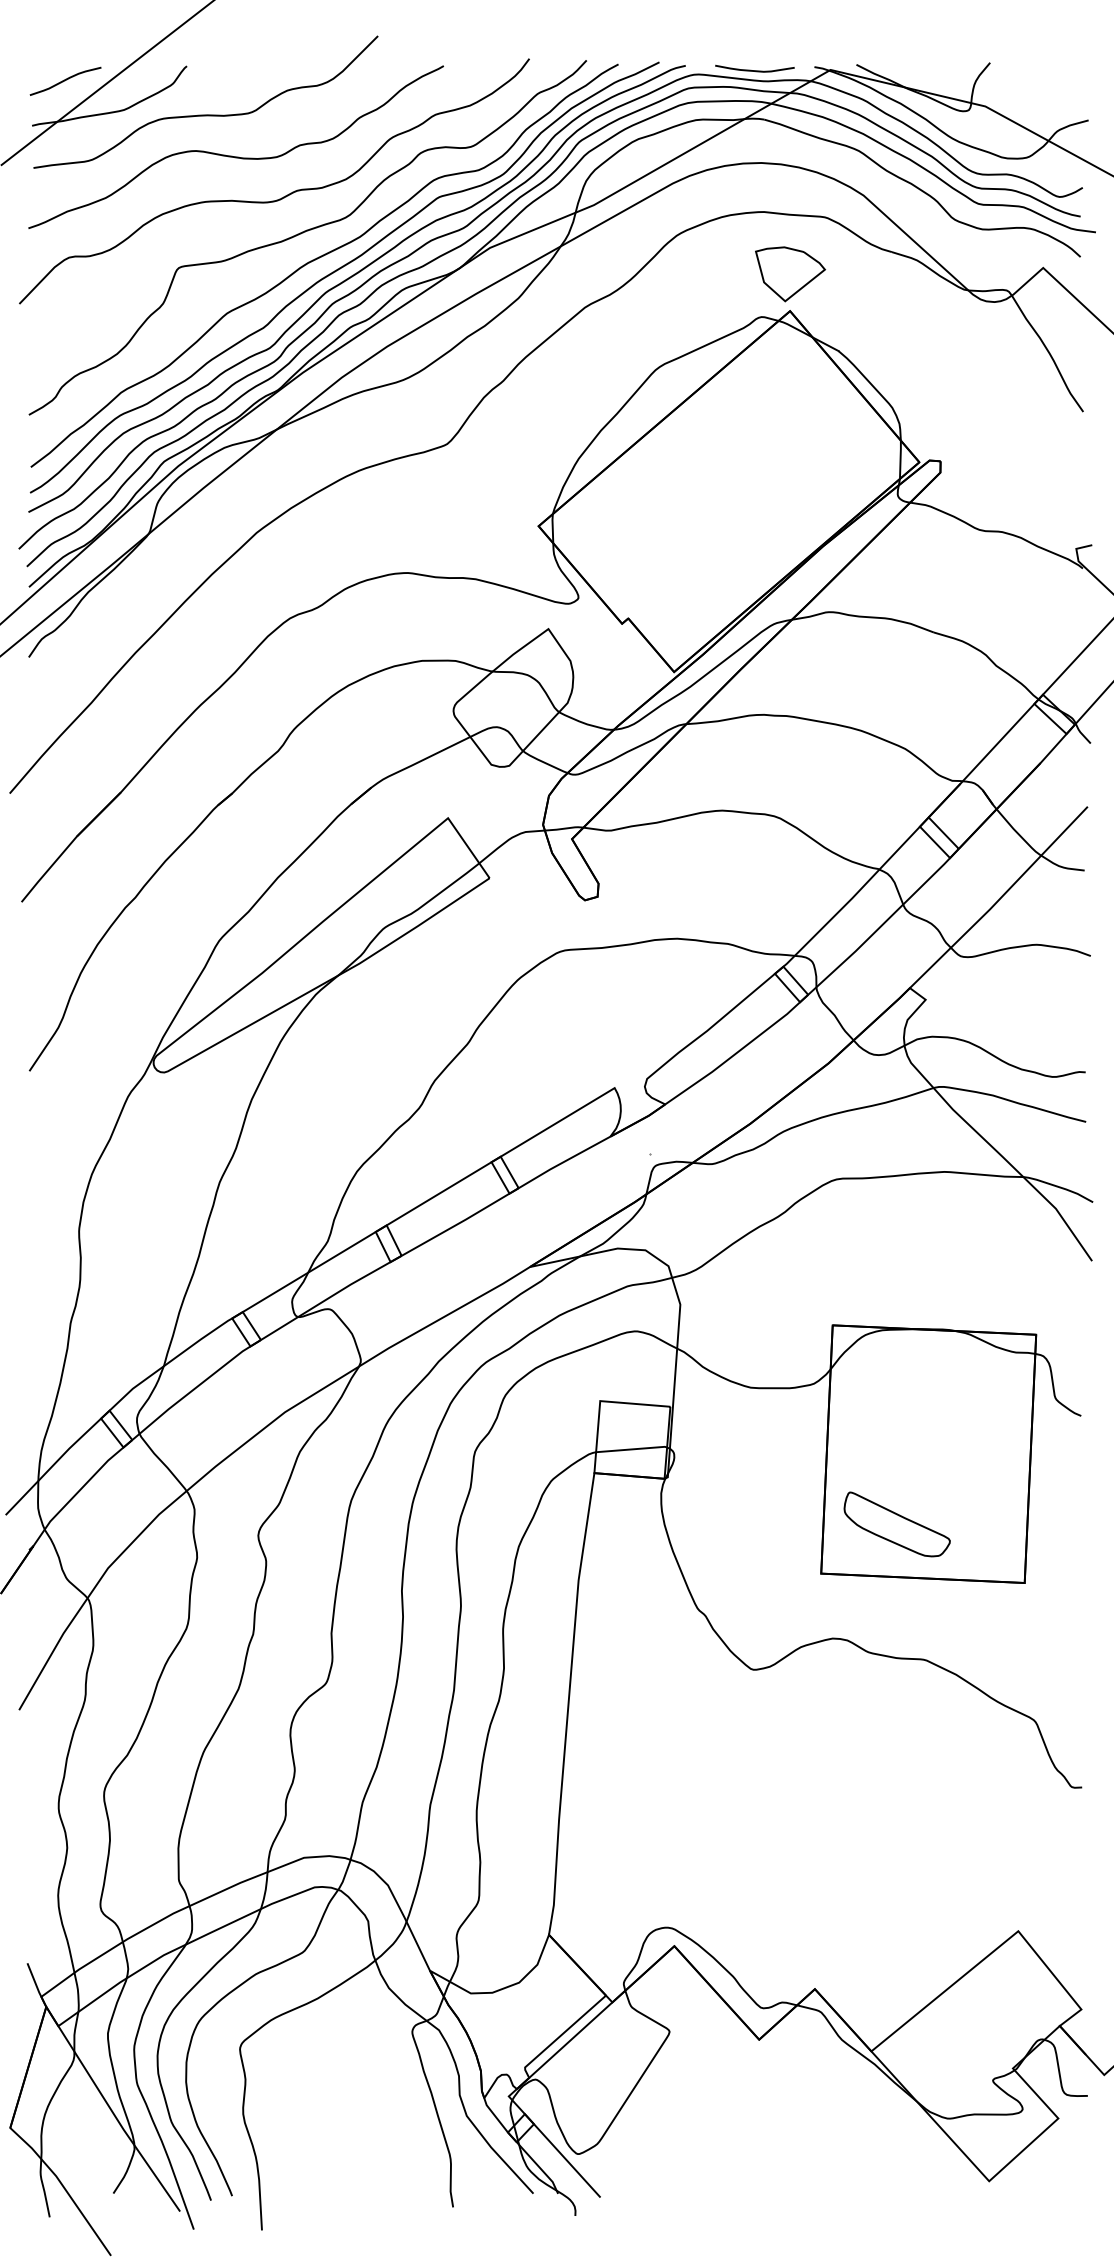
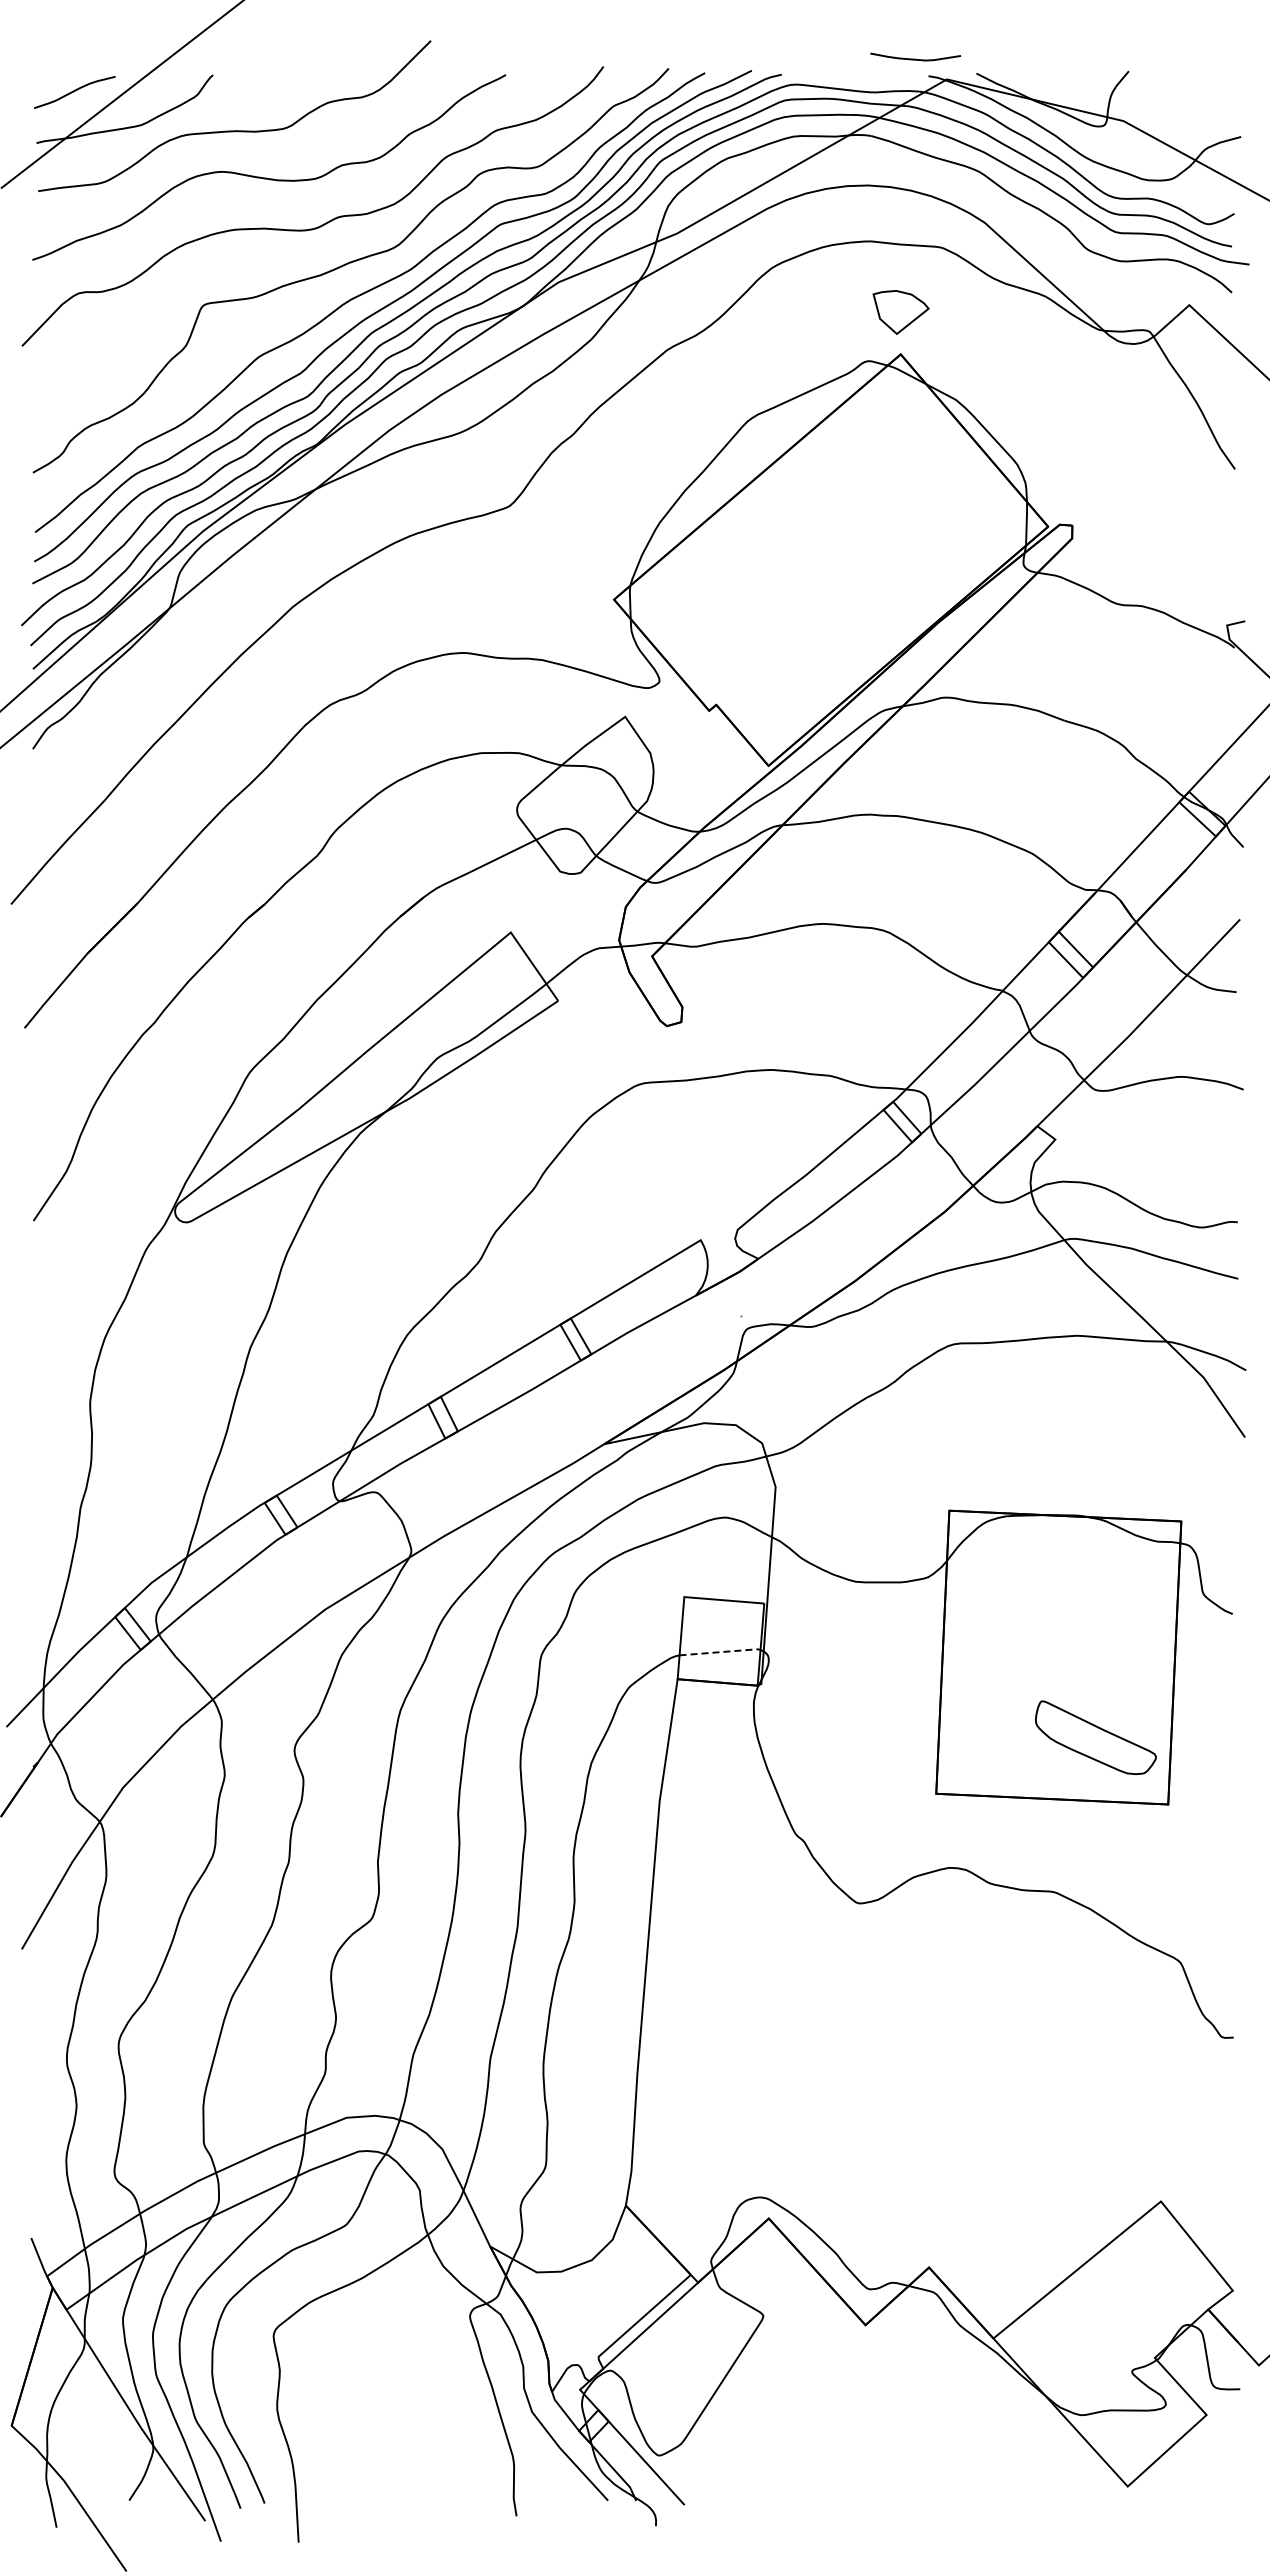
curve: (754, 70) -> (915, 58), moved
part: (789, 274) -> (900, 312), size x0.7
line: (632, 1449) -> (721, 1652), solid -> dashed
part: (896, 1524) -> (1095, 1737), moved

